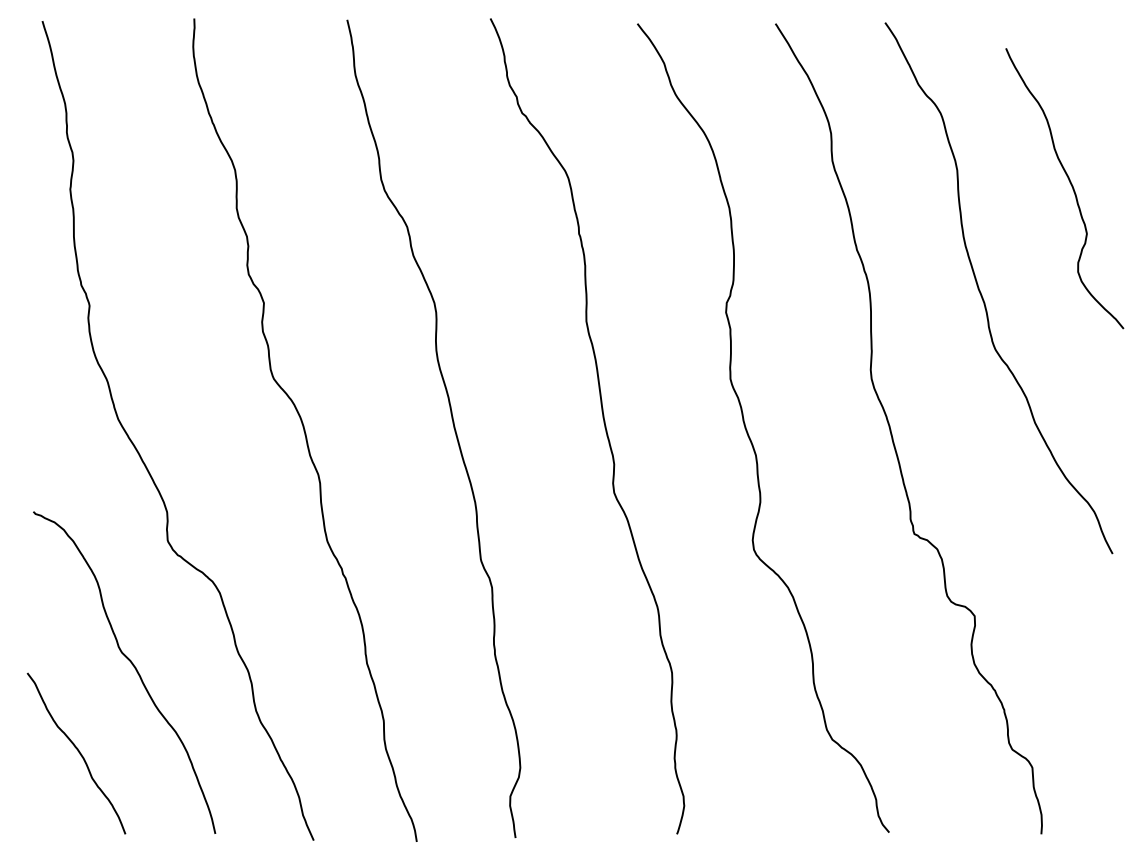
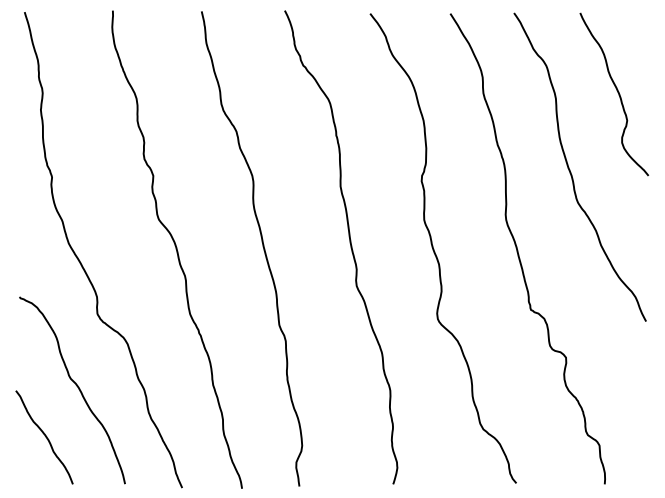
curve: (1070, 185) -> (617, 92), moved

